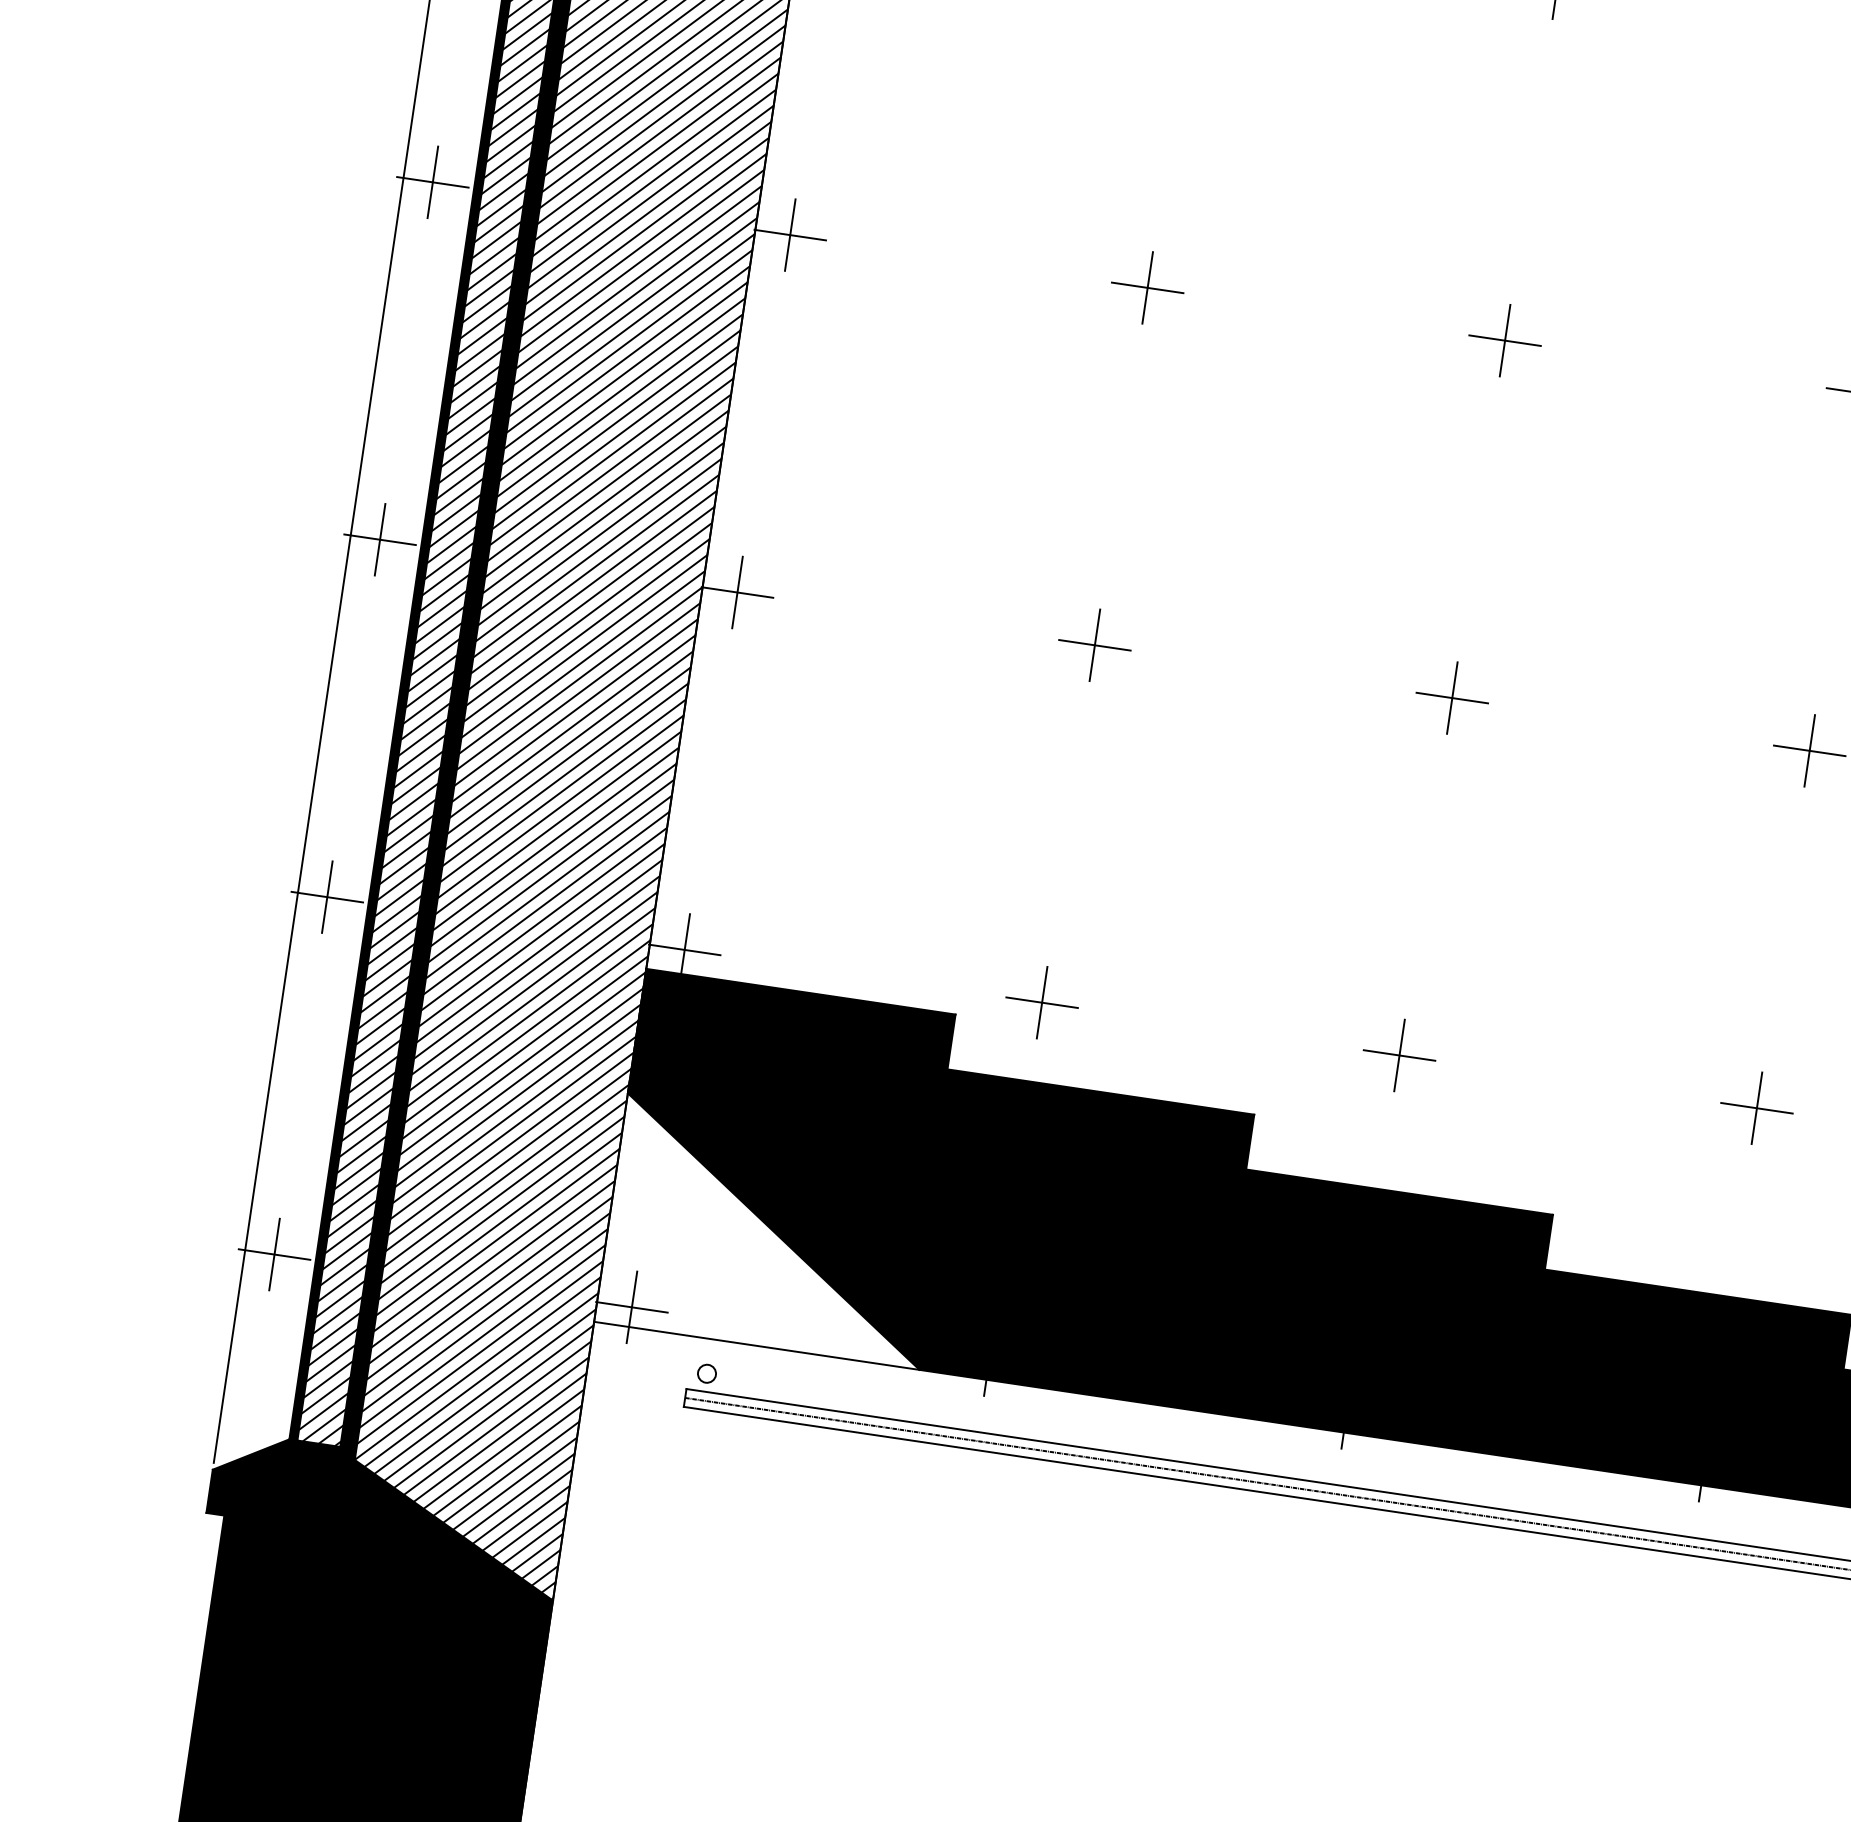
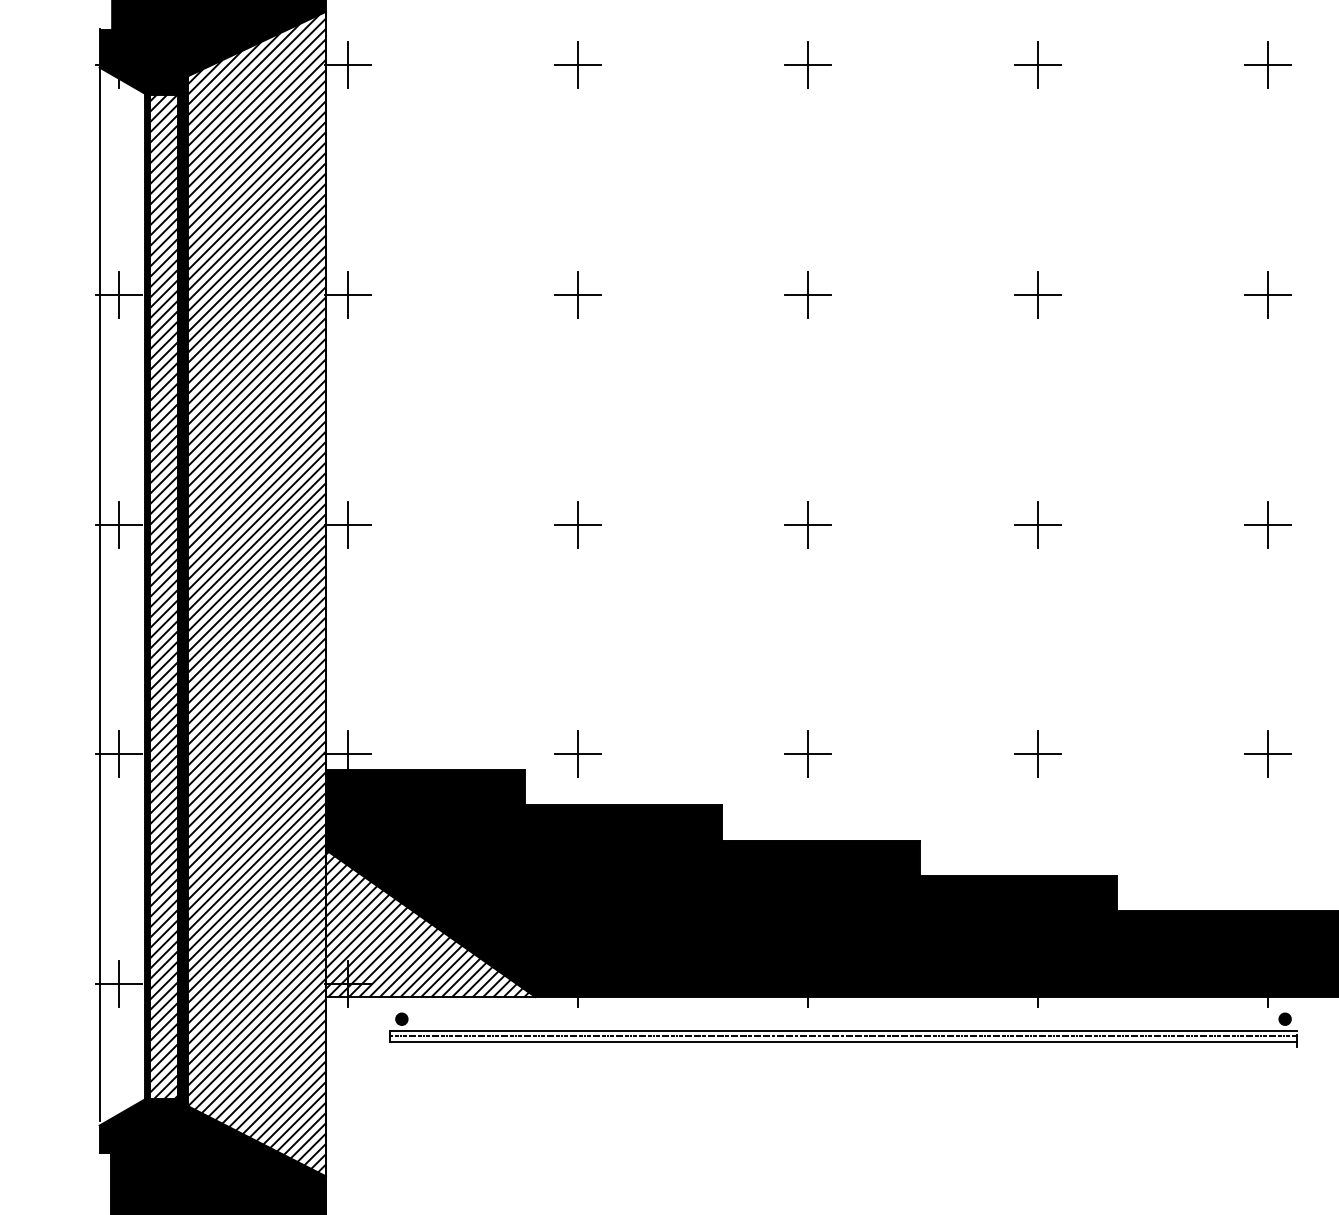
hatch: (773, 1233) -> (430, 924), added
fill: (706, 1374) -> (401, 1019), added

